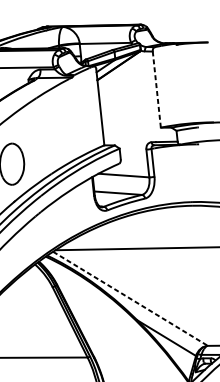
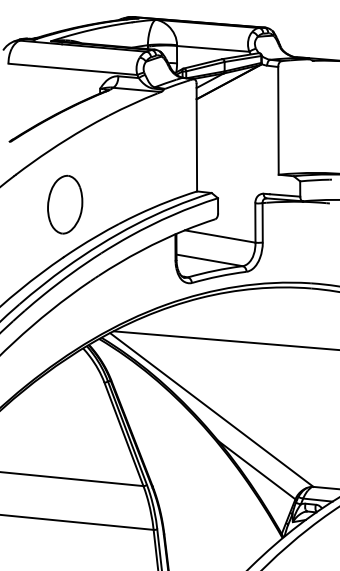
line: (156, 89) -> (278, 120), dashed -> solid
line: (130, 299) -> (212, 410), dashed -> solid

